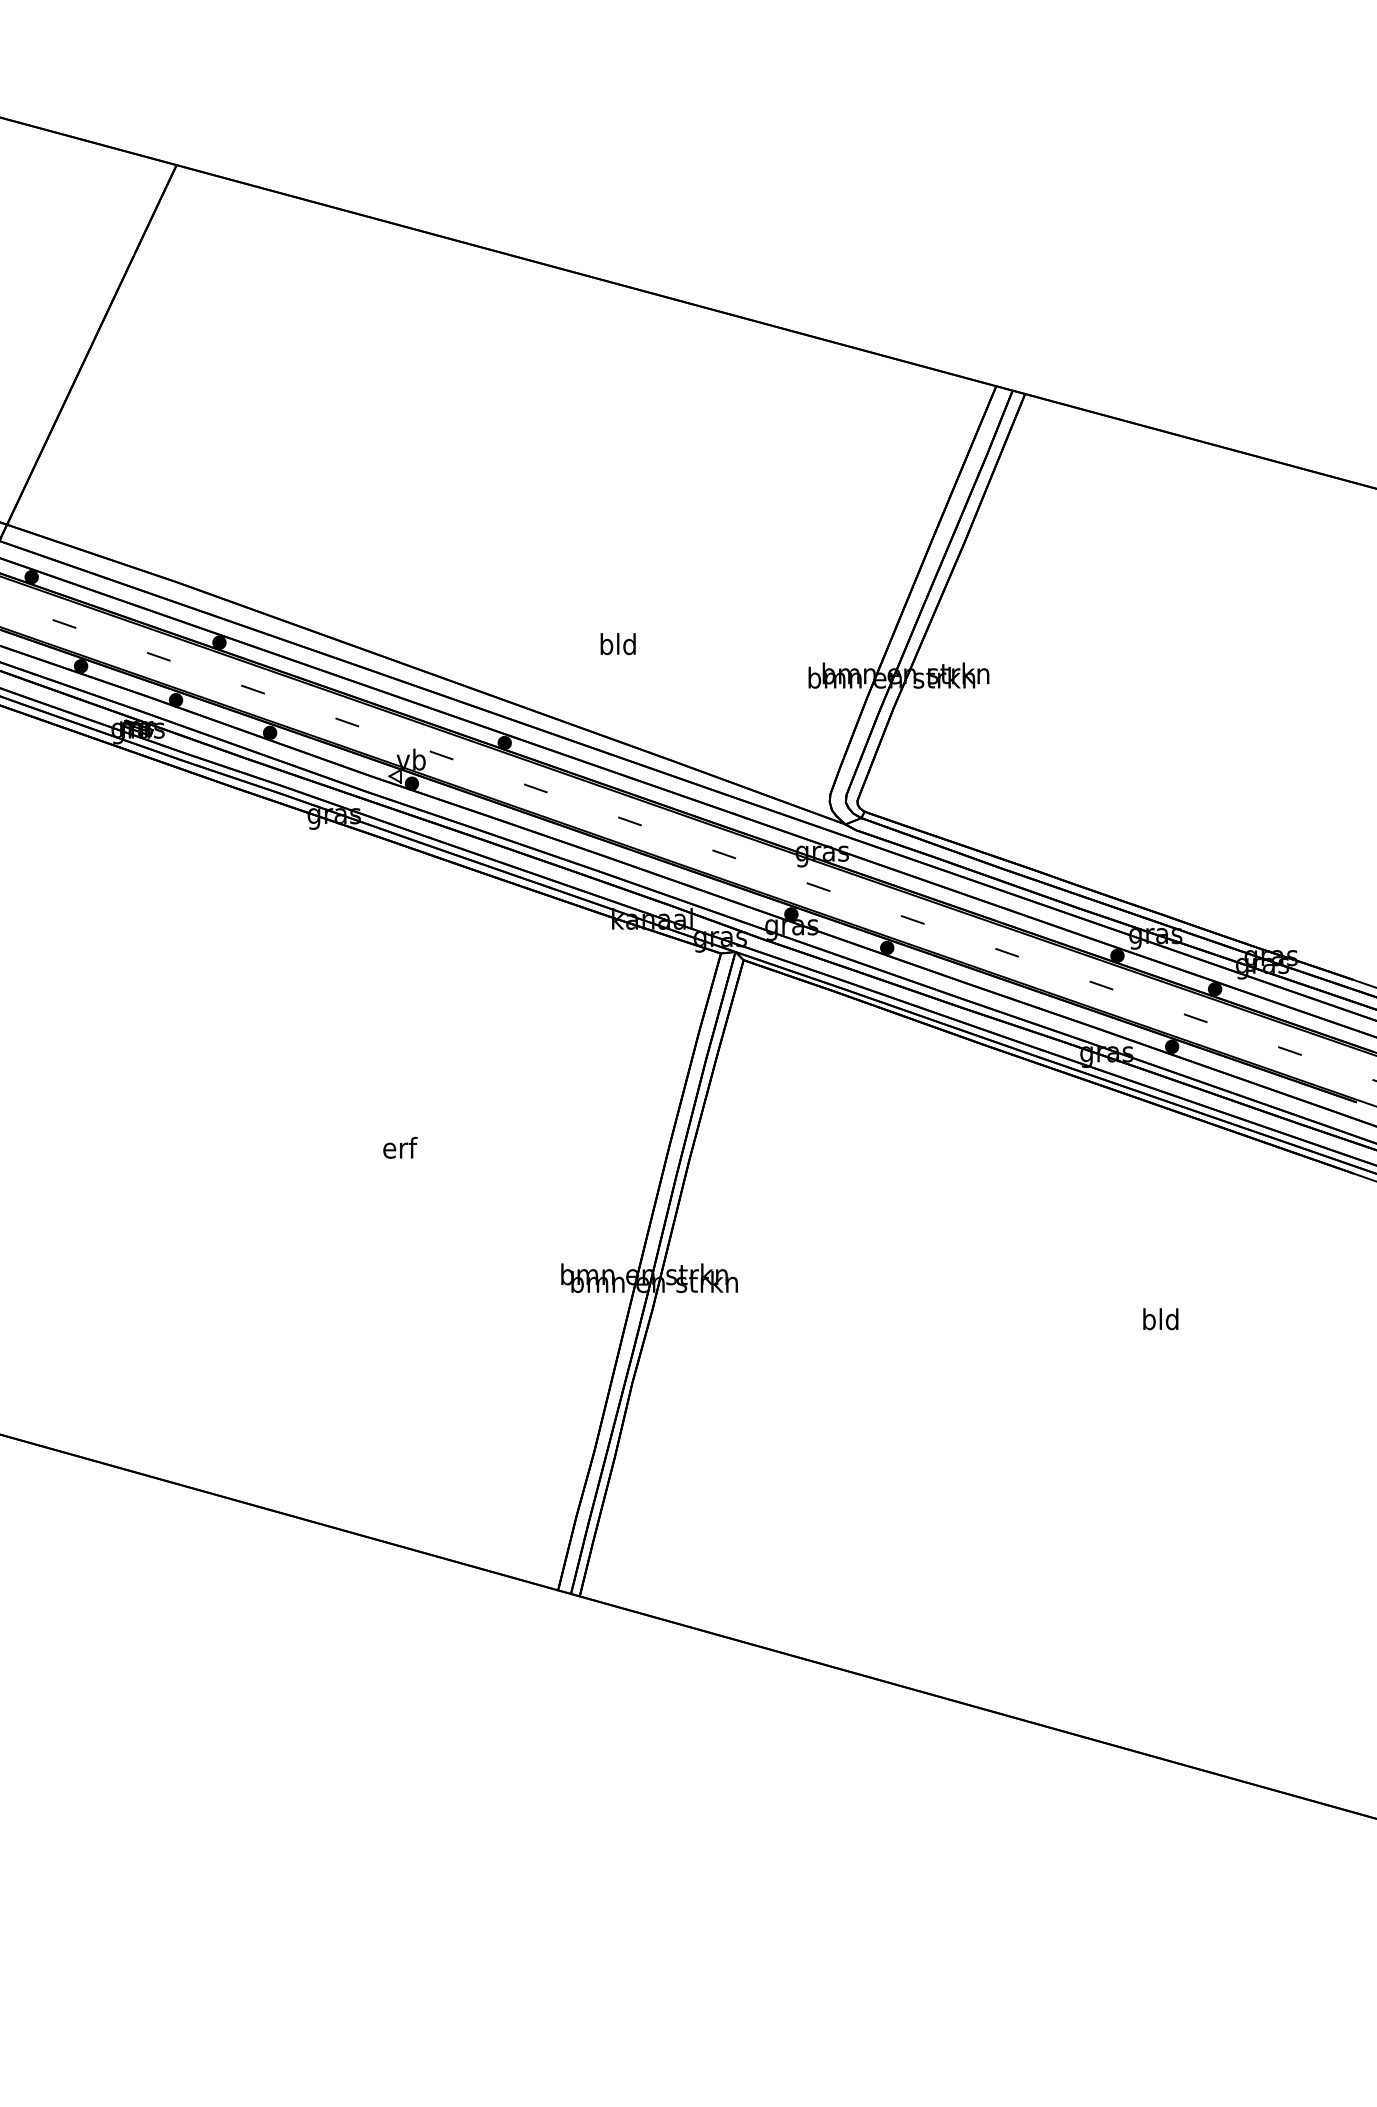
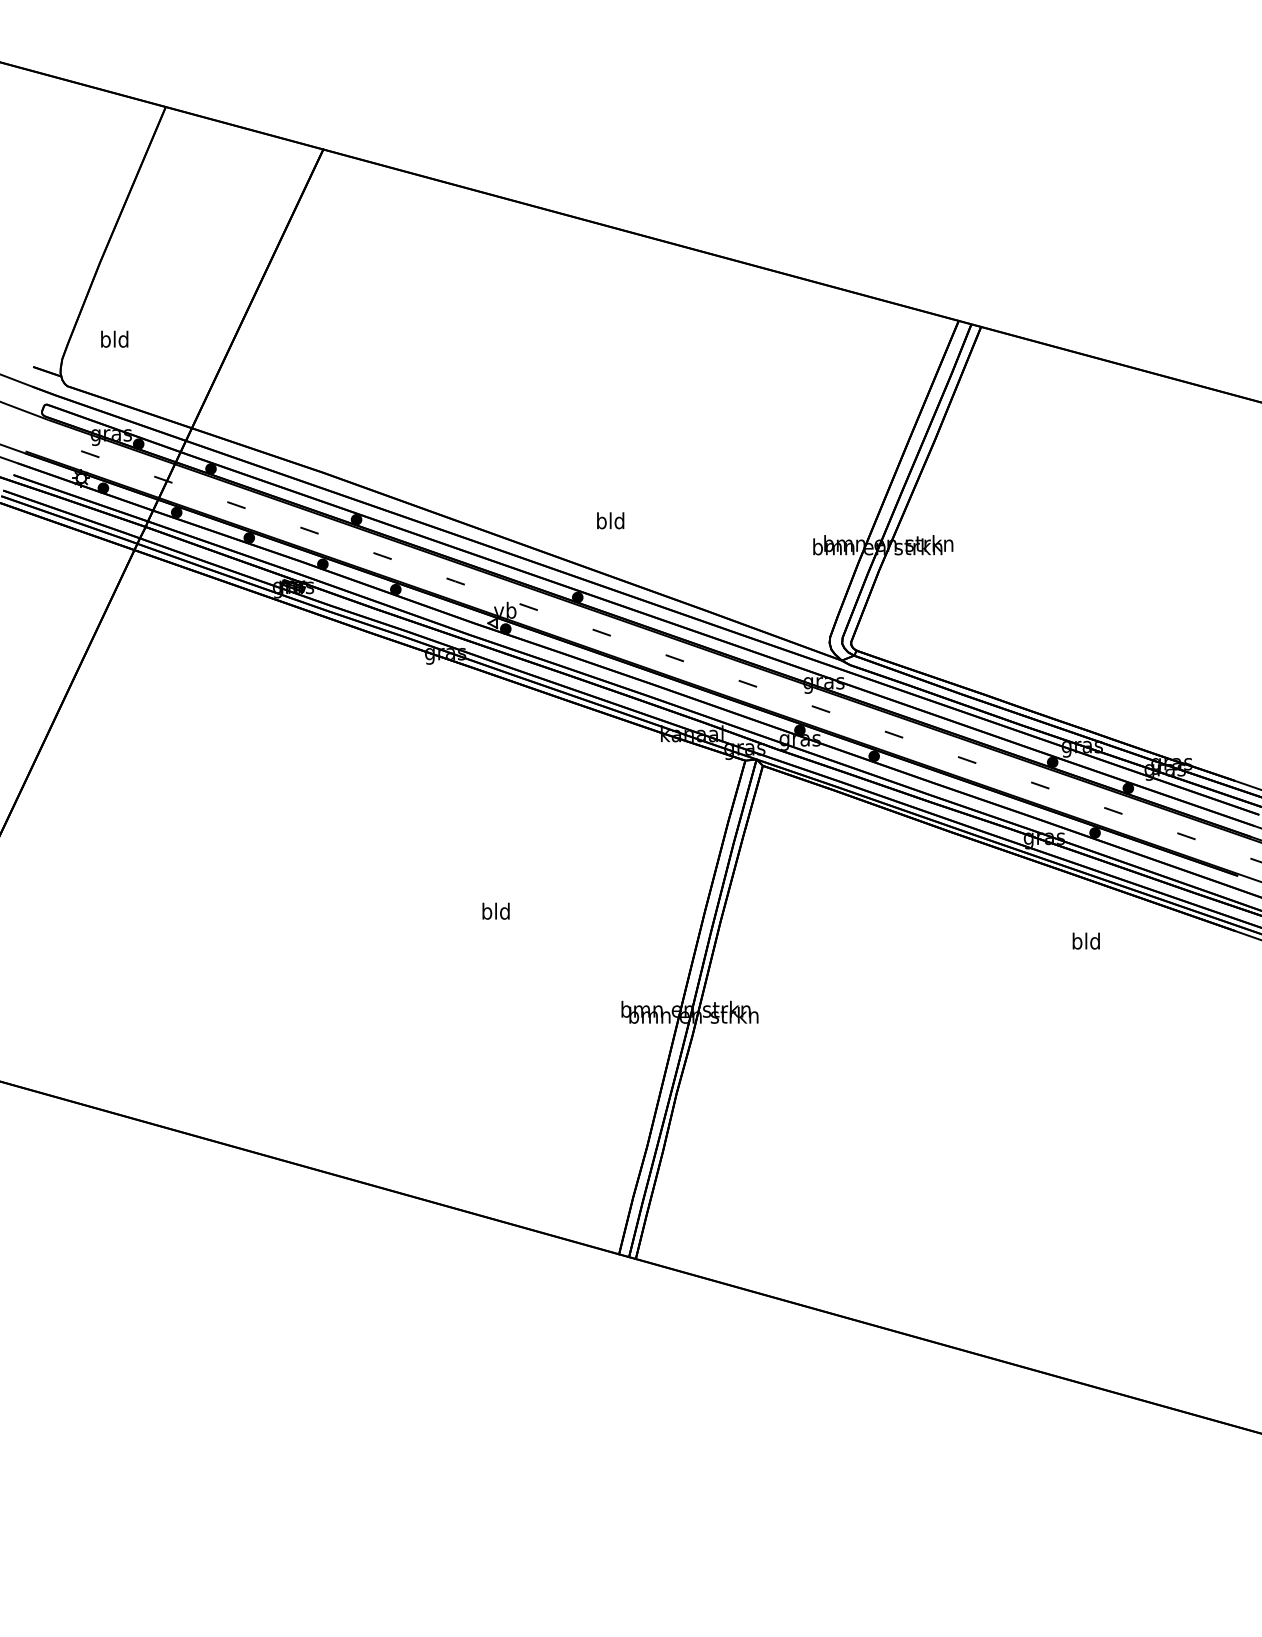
text: (617, 643) -> (610, 520), moved
text: (399, 1146) -> (496, 910), erf -> bld
text: (1159, 1318) -> (1085, 940), moved

